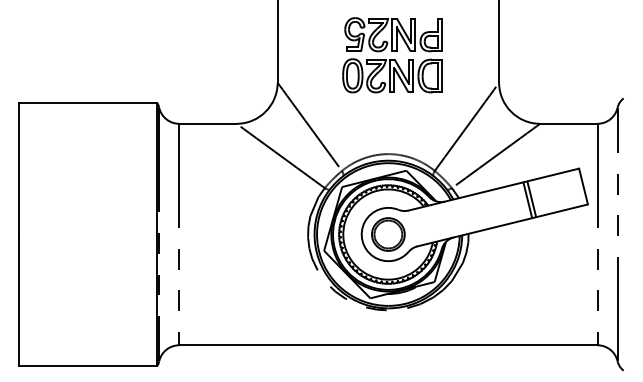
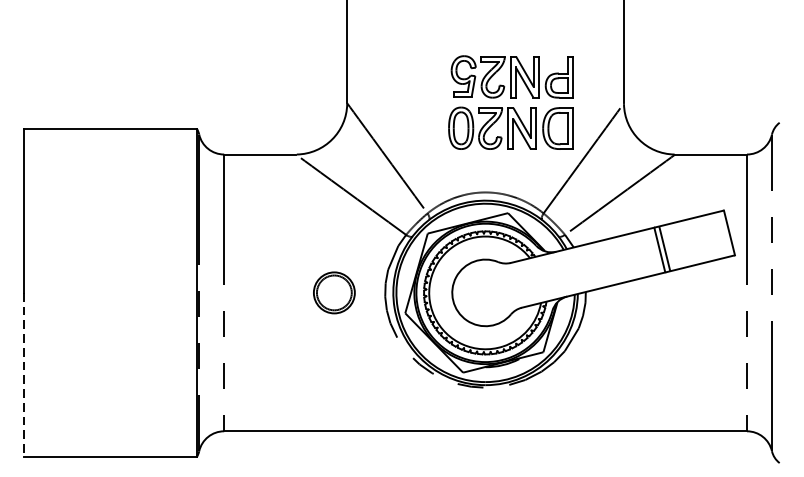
part: (392, 55) -> (510, 102), moved
part: (388, 234) -> (334, 292), moved
line: (19, 300) -> (24, 375), solid -> dashed

